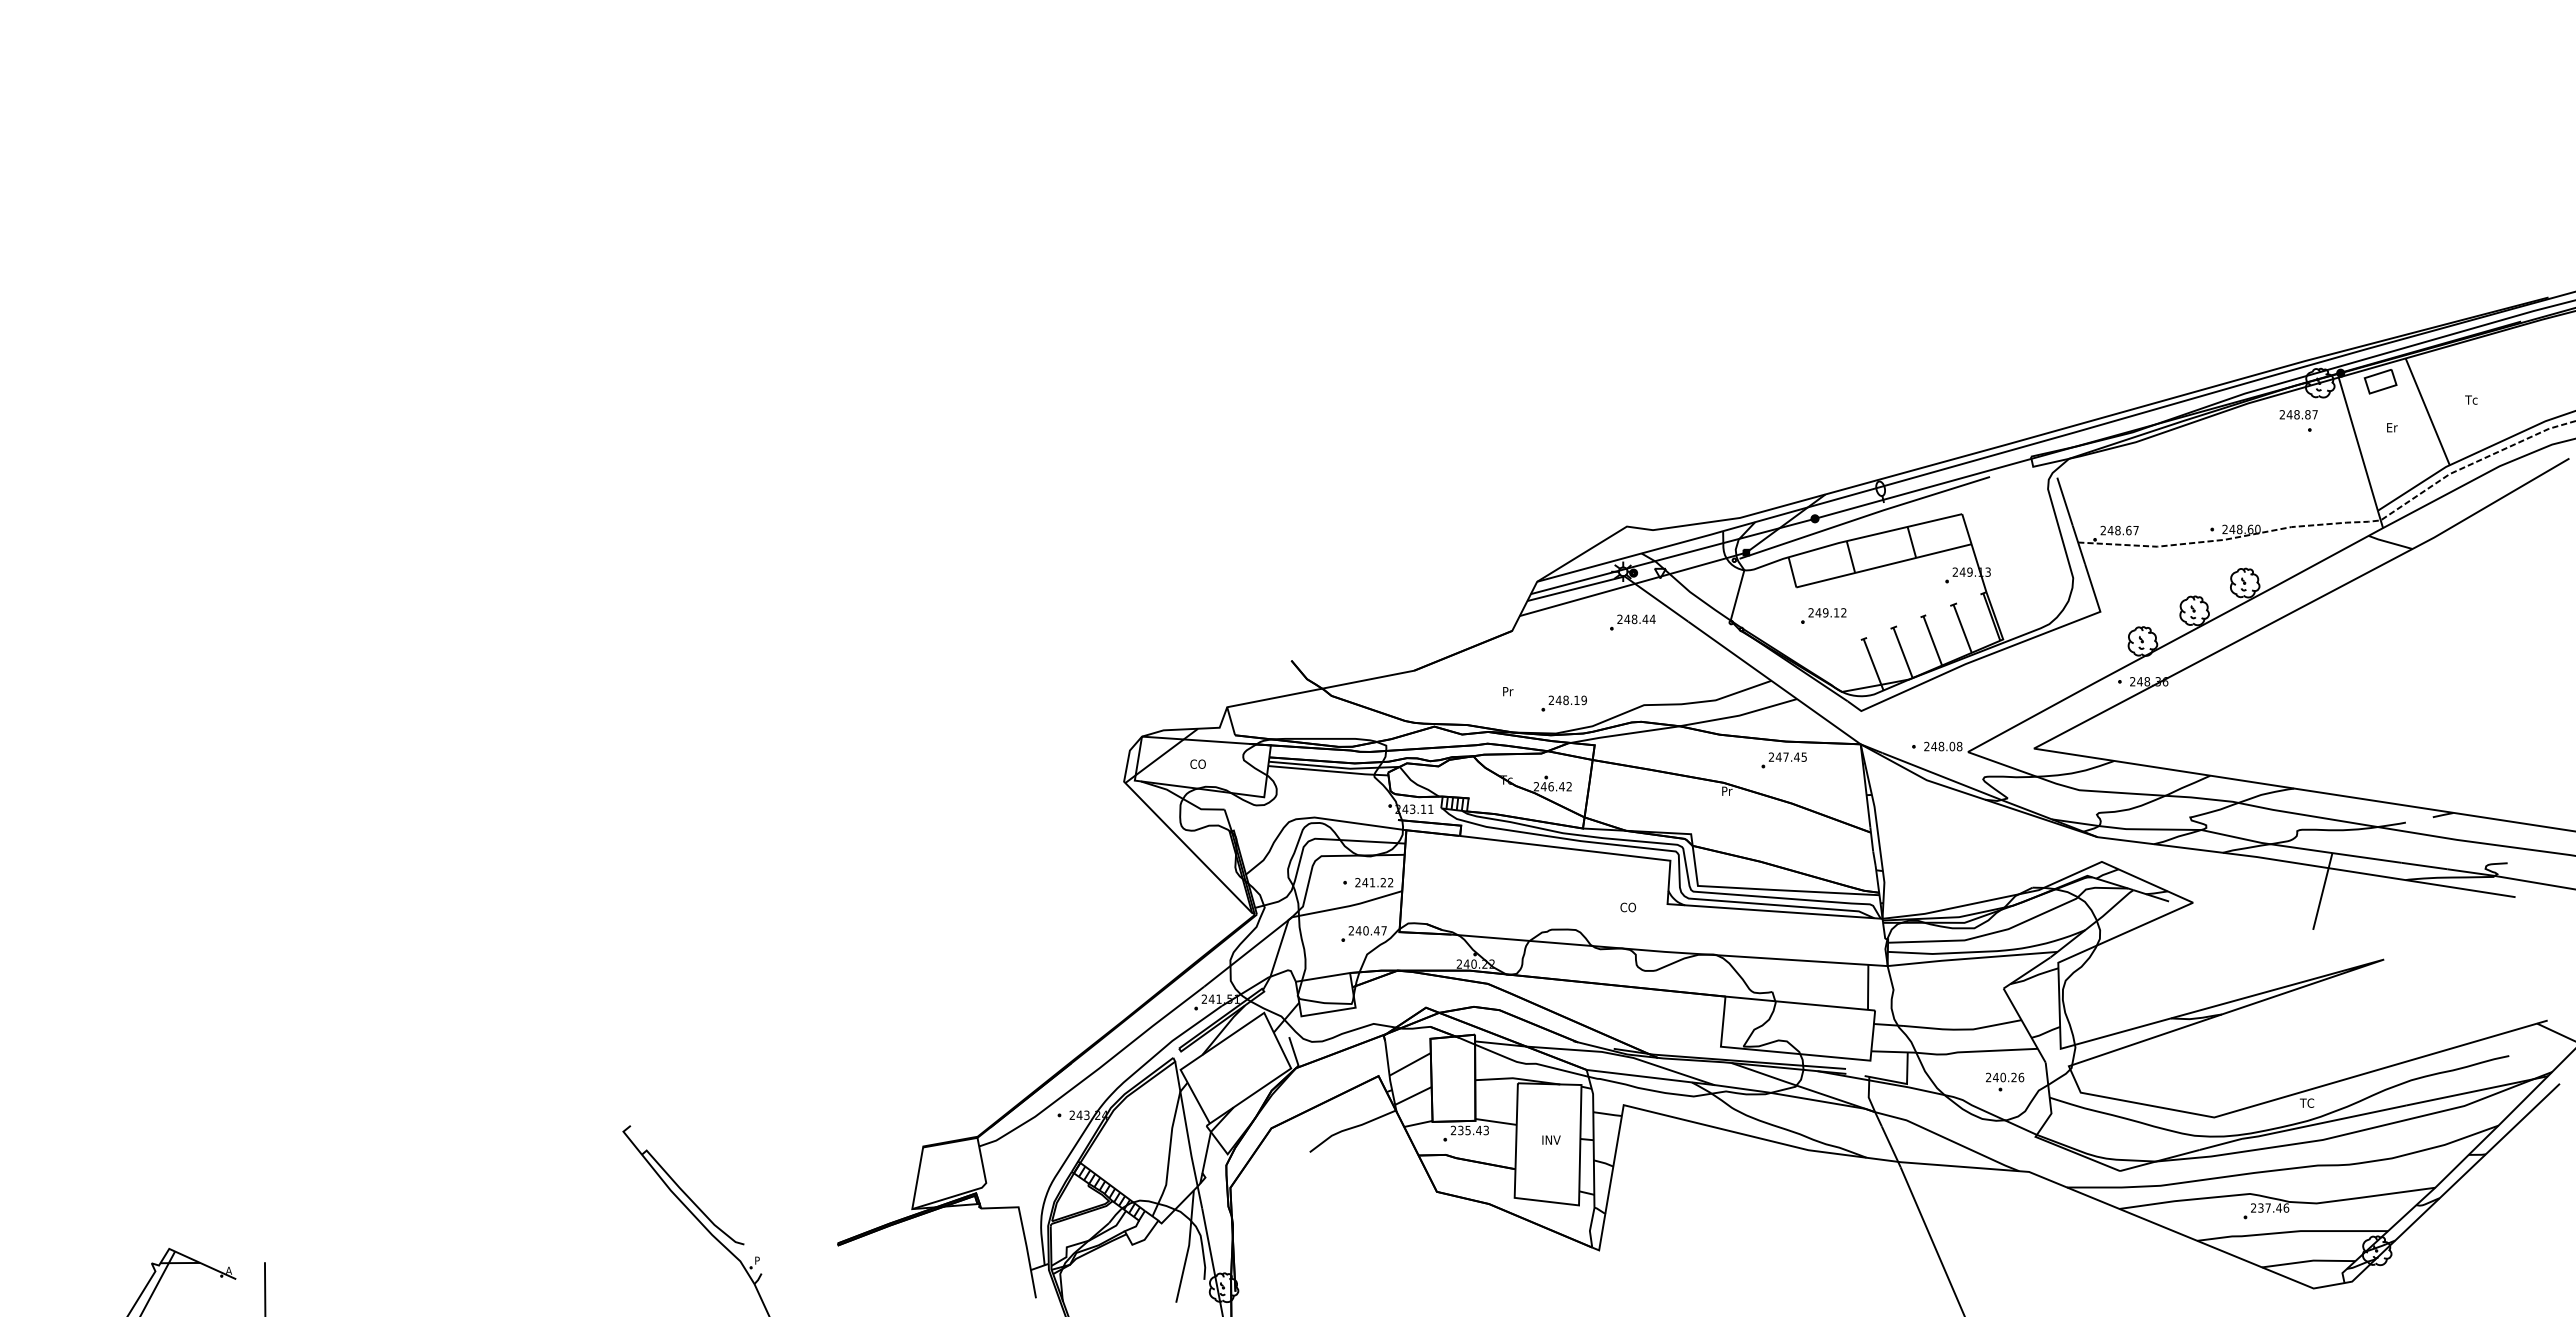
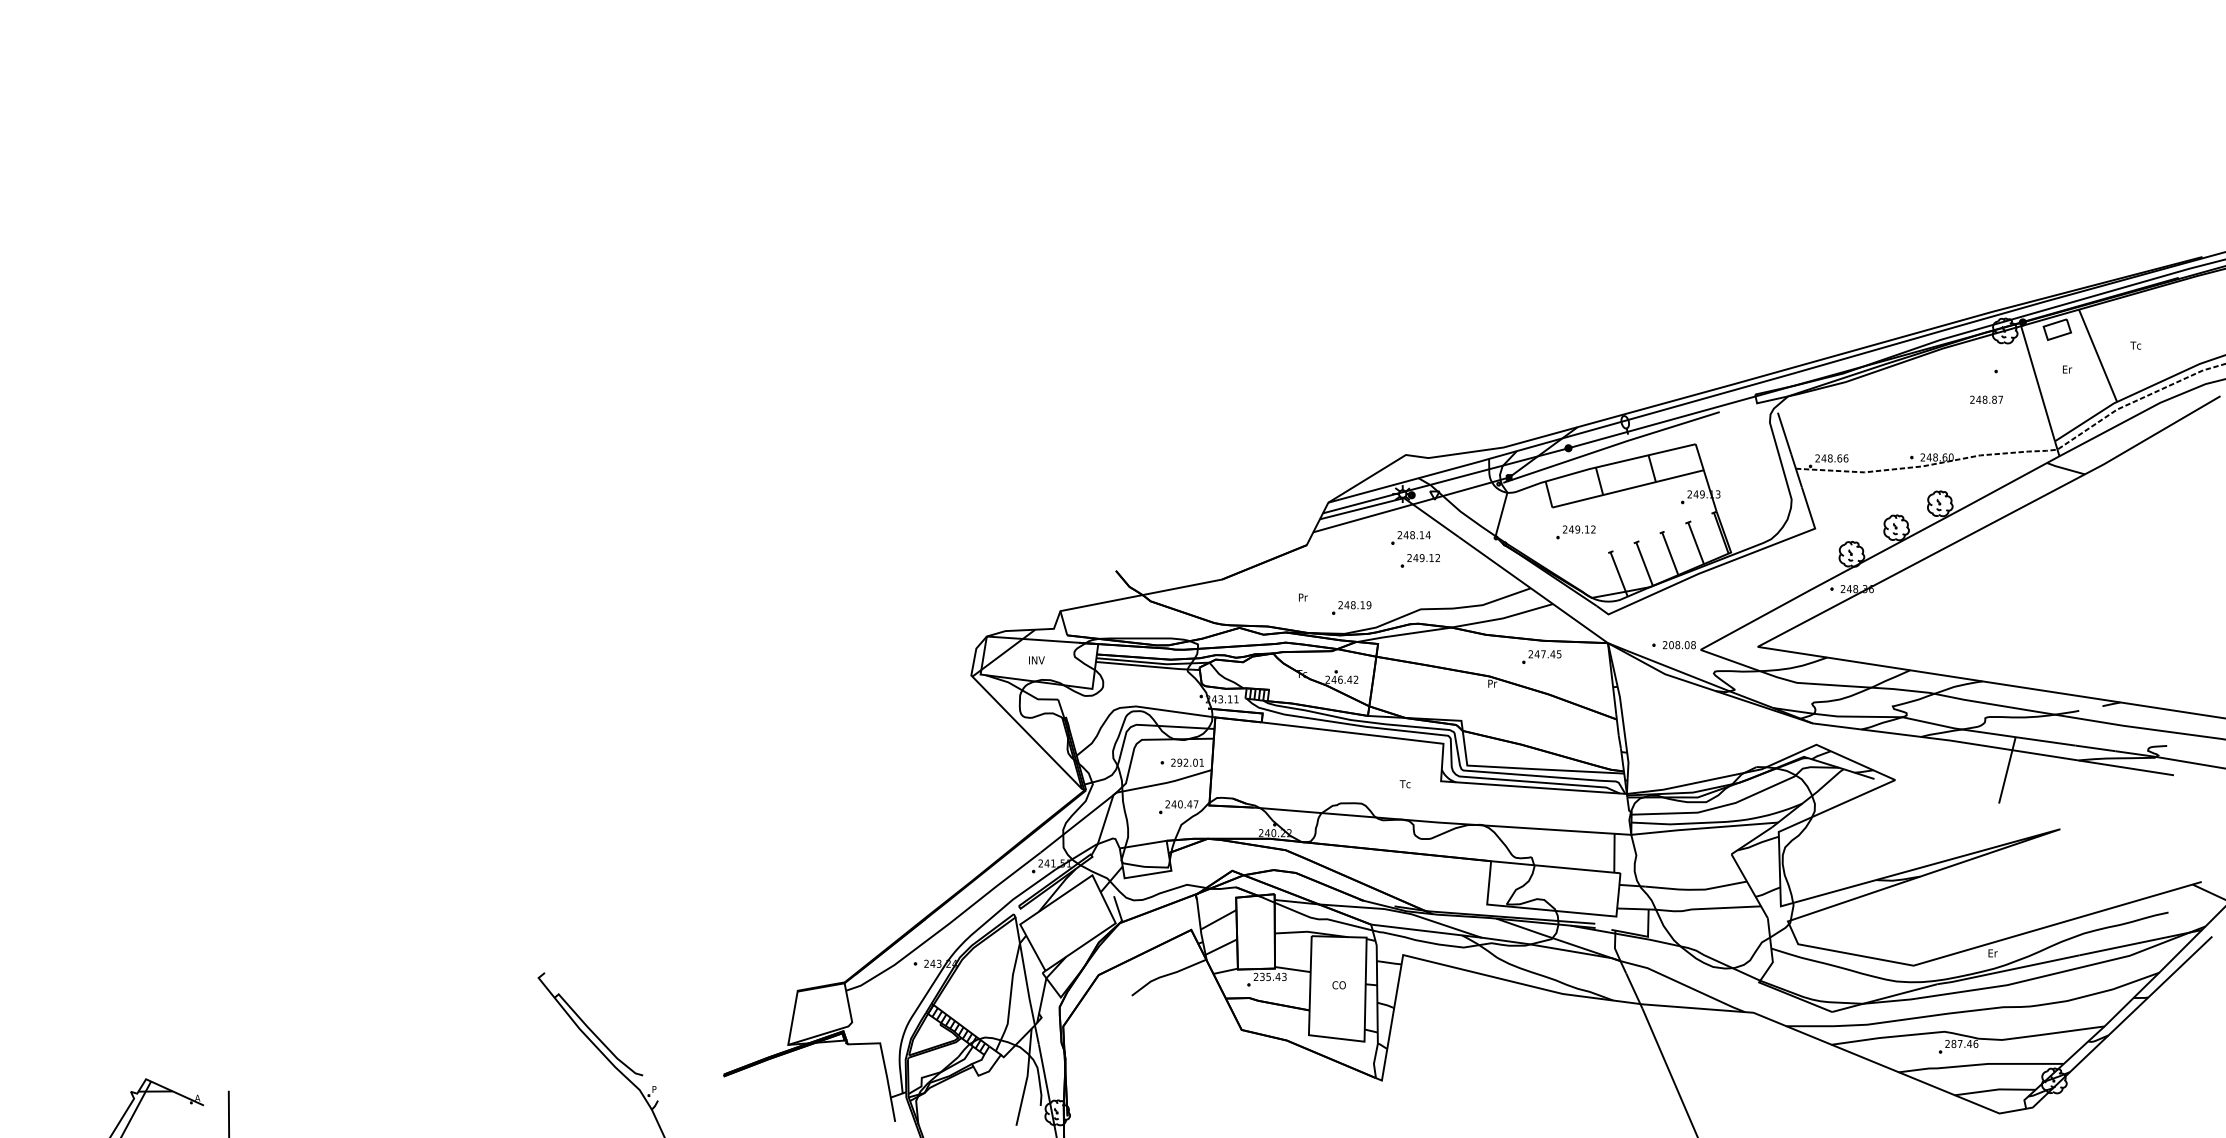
text: (2298, 414) -> (1986, 399), moved
text: (2135, 530) -> (1845, 458), 248.67 -> 248.66
text: (1645, 618) -> (1421, 534), 248.44 -> 248.14
part: (1643, 648) -> (1420, 560), added
text: (1934, 746) -> (1671, 645), 248.08 -> 208.08
text: (1199, 763) -> (1036, 659), CO -> INV
text: (1377, 882) -> (1190, 762), 241.22 -> 292.01
text: (1627, 907) -> (1406, 784), CO -> Tc
part: (2005, 1081) -> (1733, 934), removed
text: (2306, 1102) -> (1993, 952), TC -> Er
text: (1551, 1139) -> (1340, 984), INV -> CO
text: (2260, 1207) -> (1953, 1043), 237.46 -> 287.46

